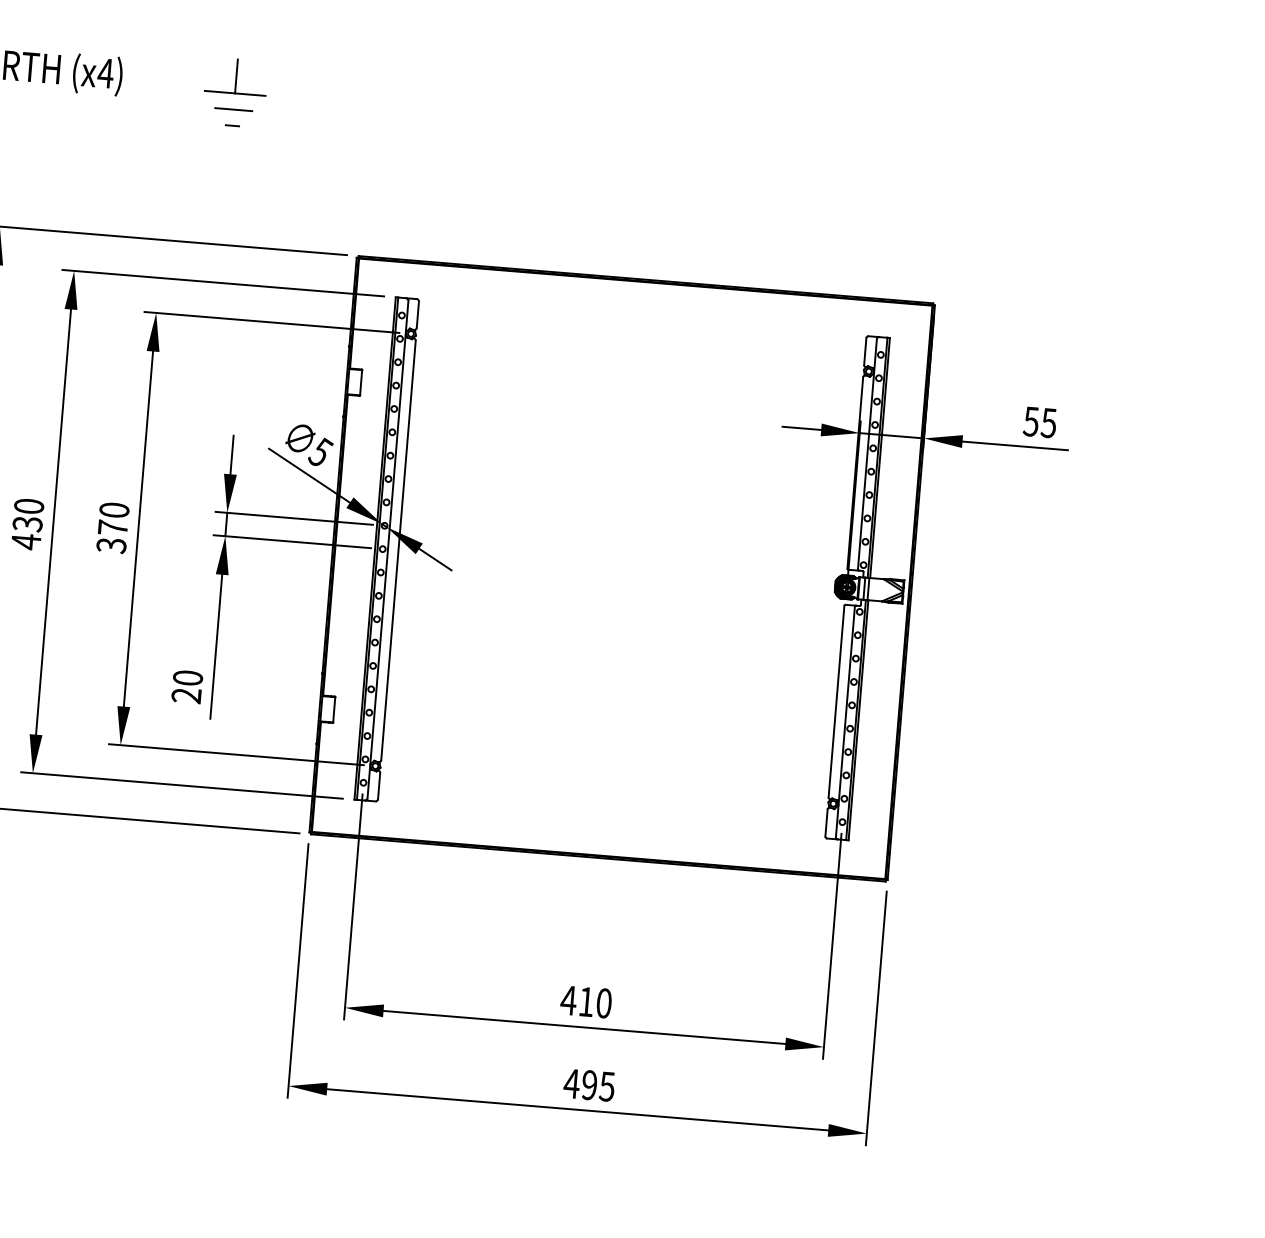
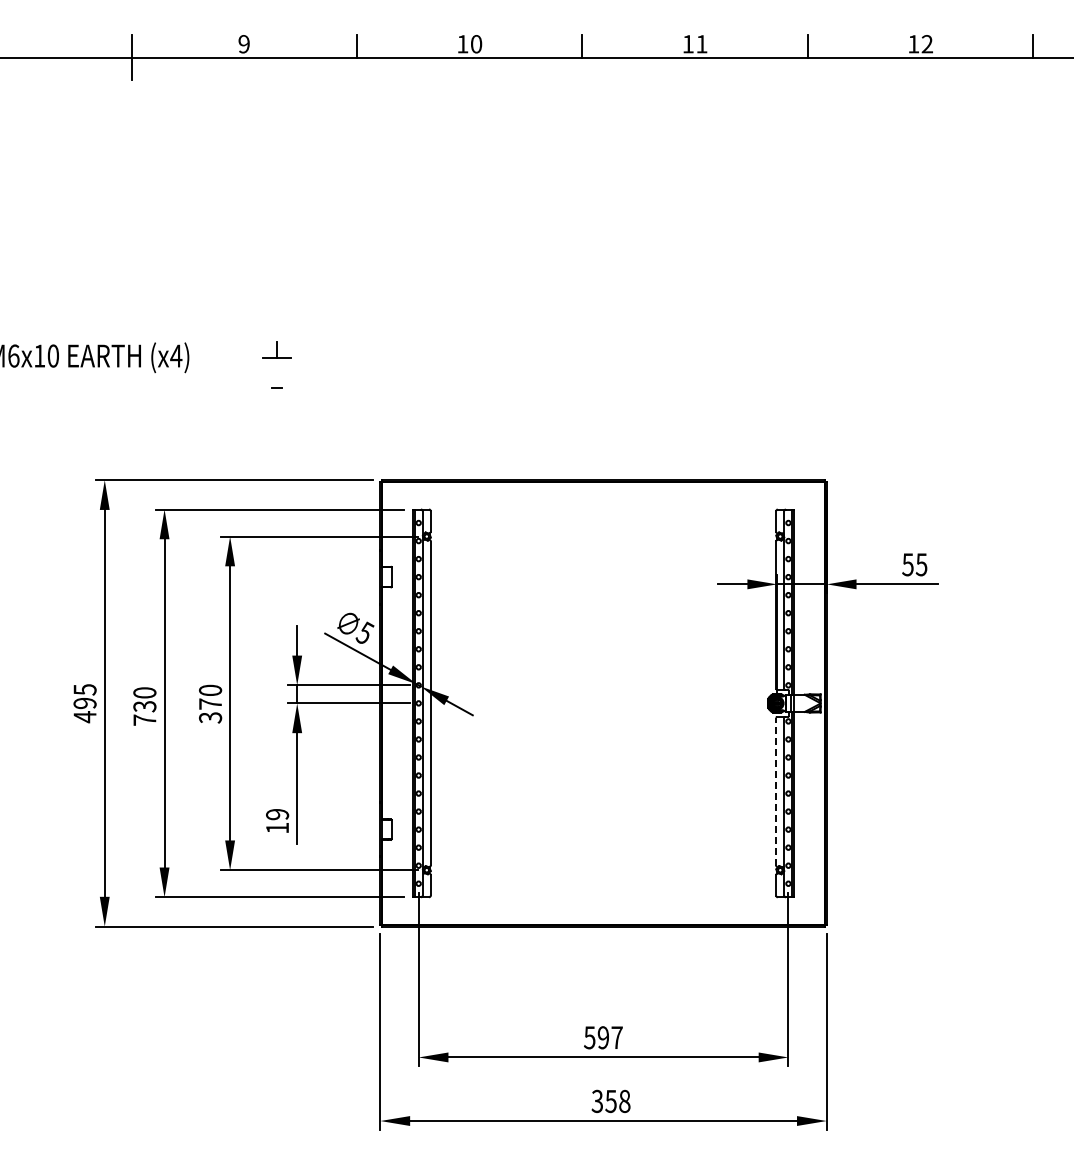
part: (236, 75) -> (276, 349), size x0.6
line: (233, 109) -> (276, 375), removed
text: (25, 542) -> (144, 720), 430 -> 730
text: (187, 687) -> (277, 821), 20 -> 19
line: (836, 701) -> (776, 791), solid -> dashed
text: (585, 1001) -> (602, 1037), 410 -> 597
text: (588, 1085) -> (610, 1101), 495 -> 358

